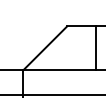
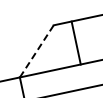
line: (45, 48) -> (37, 51), solid -> dashed
line: (96, 48) -> (76, 43), moved

